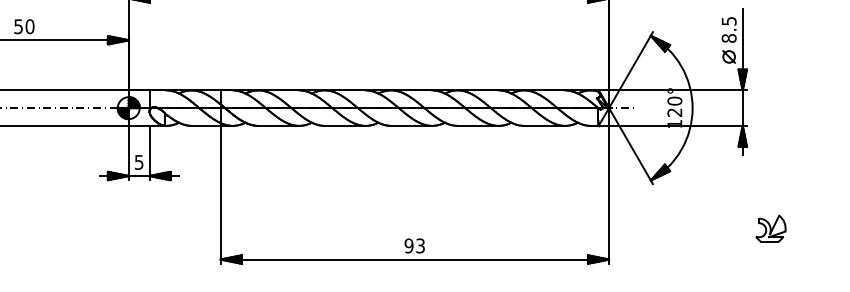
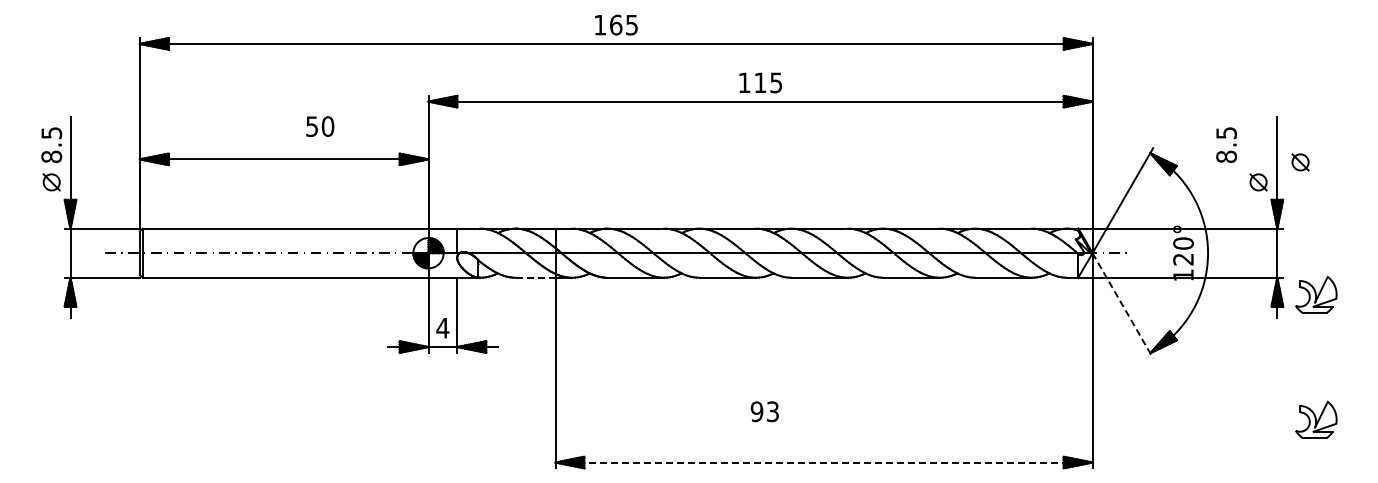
text: (24, 26) -> (320, 126), moved
text: (729, 29) -> (1226, 144), moved
part: (759, 42) -> (1300, 162), added
line: (206, 125) -> (535, 277), solid -> dashed
part: (771, 138) -> (1316, 294), added
line: (630, 145) -> (1122, 305), solid -> dashed
text: (138, 162) -> (442, 328), 5 -> 4
text: (414, 245) -> (764, 411), moved
line: (415, 259) -> (824, 462), solid -> dashed

